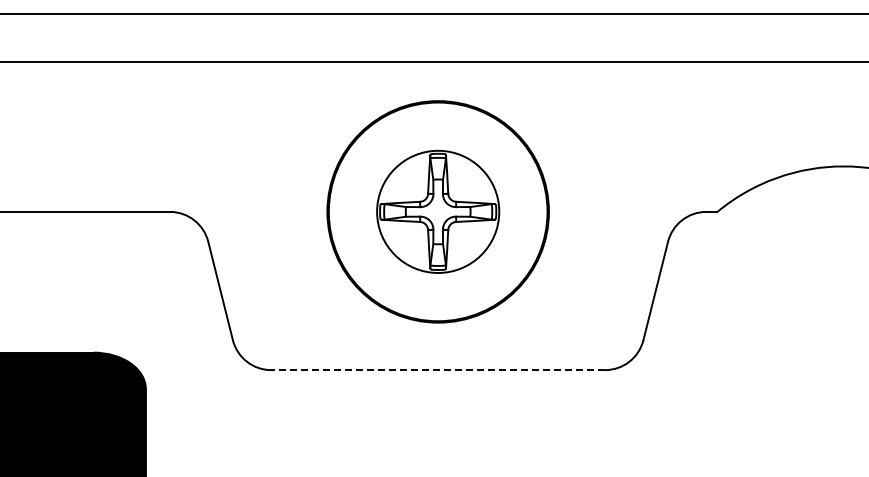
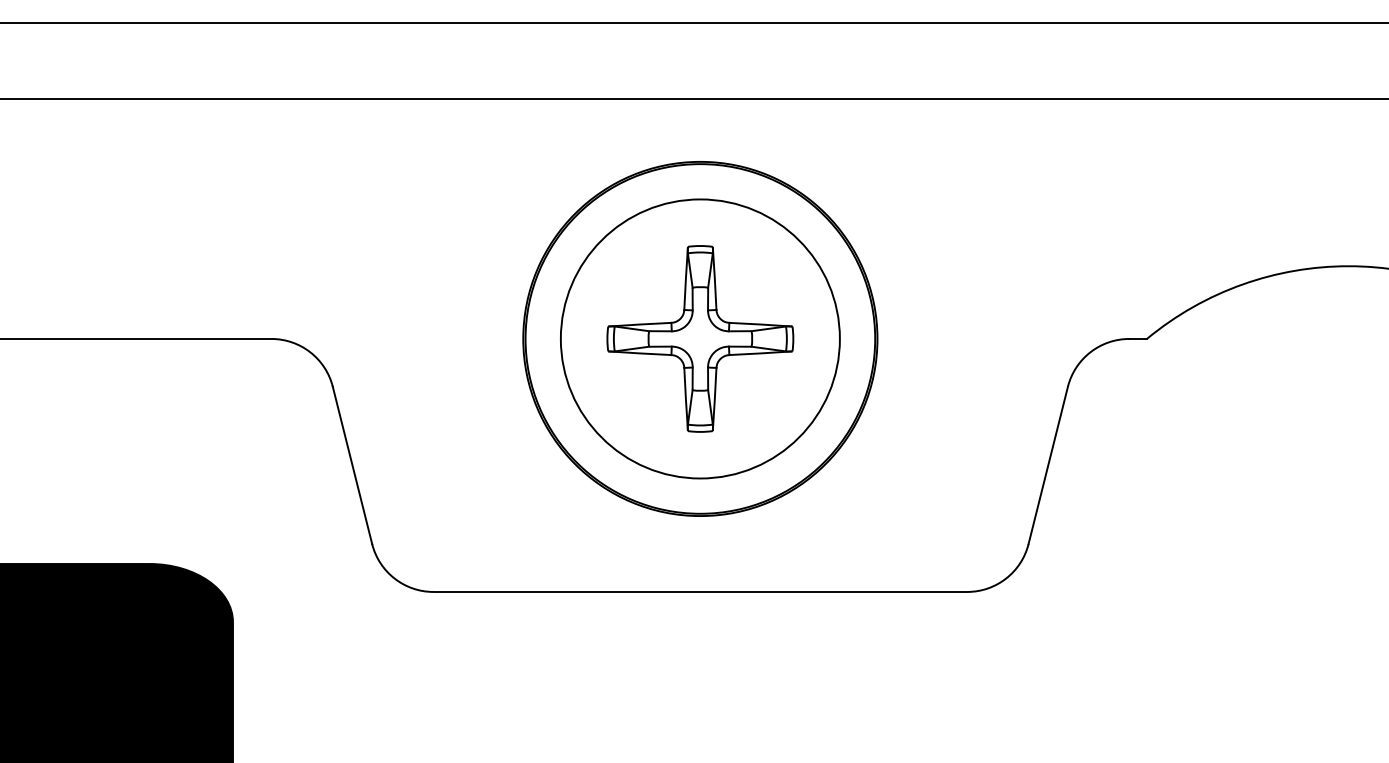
circle: (437, 211) -> (699, 338), size x1.43
line: (438, 370) -> (700, 592), dashed -> solid

